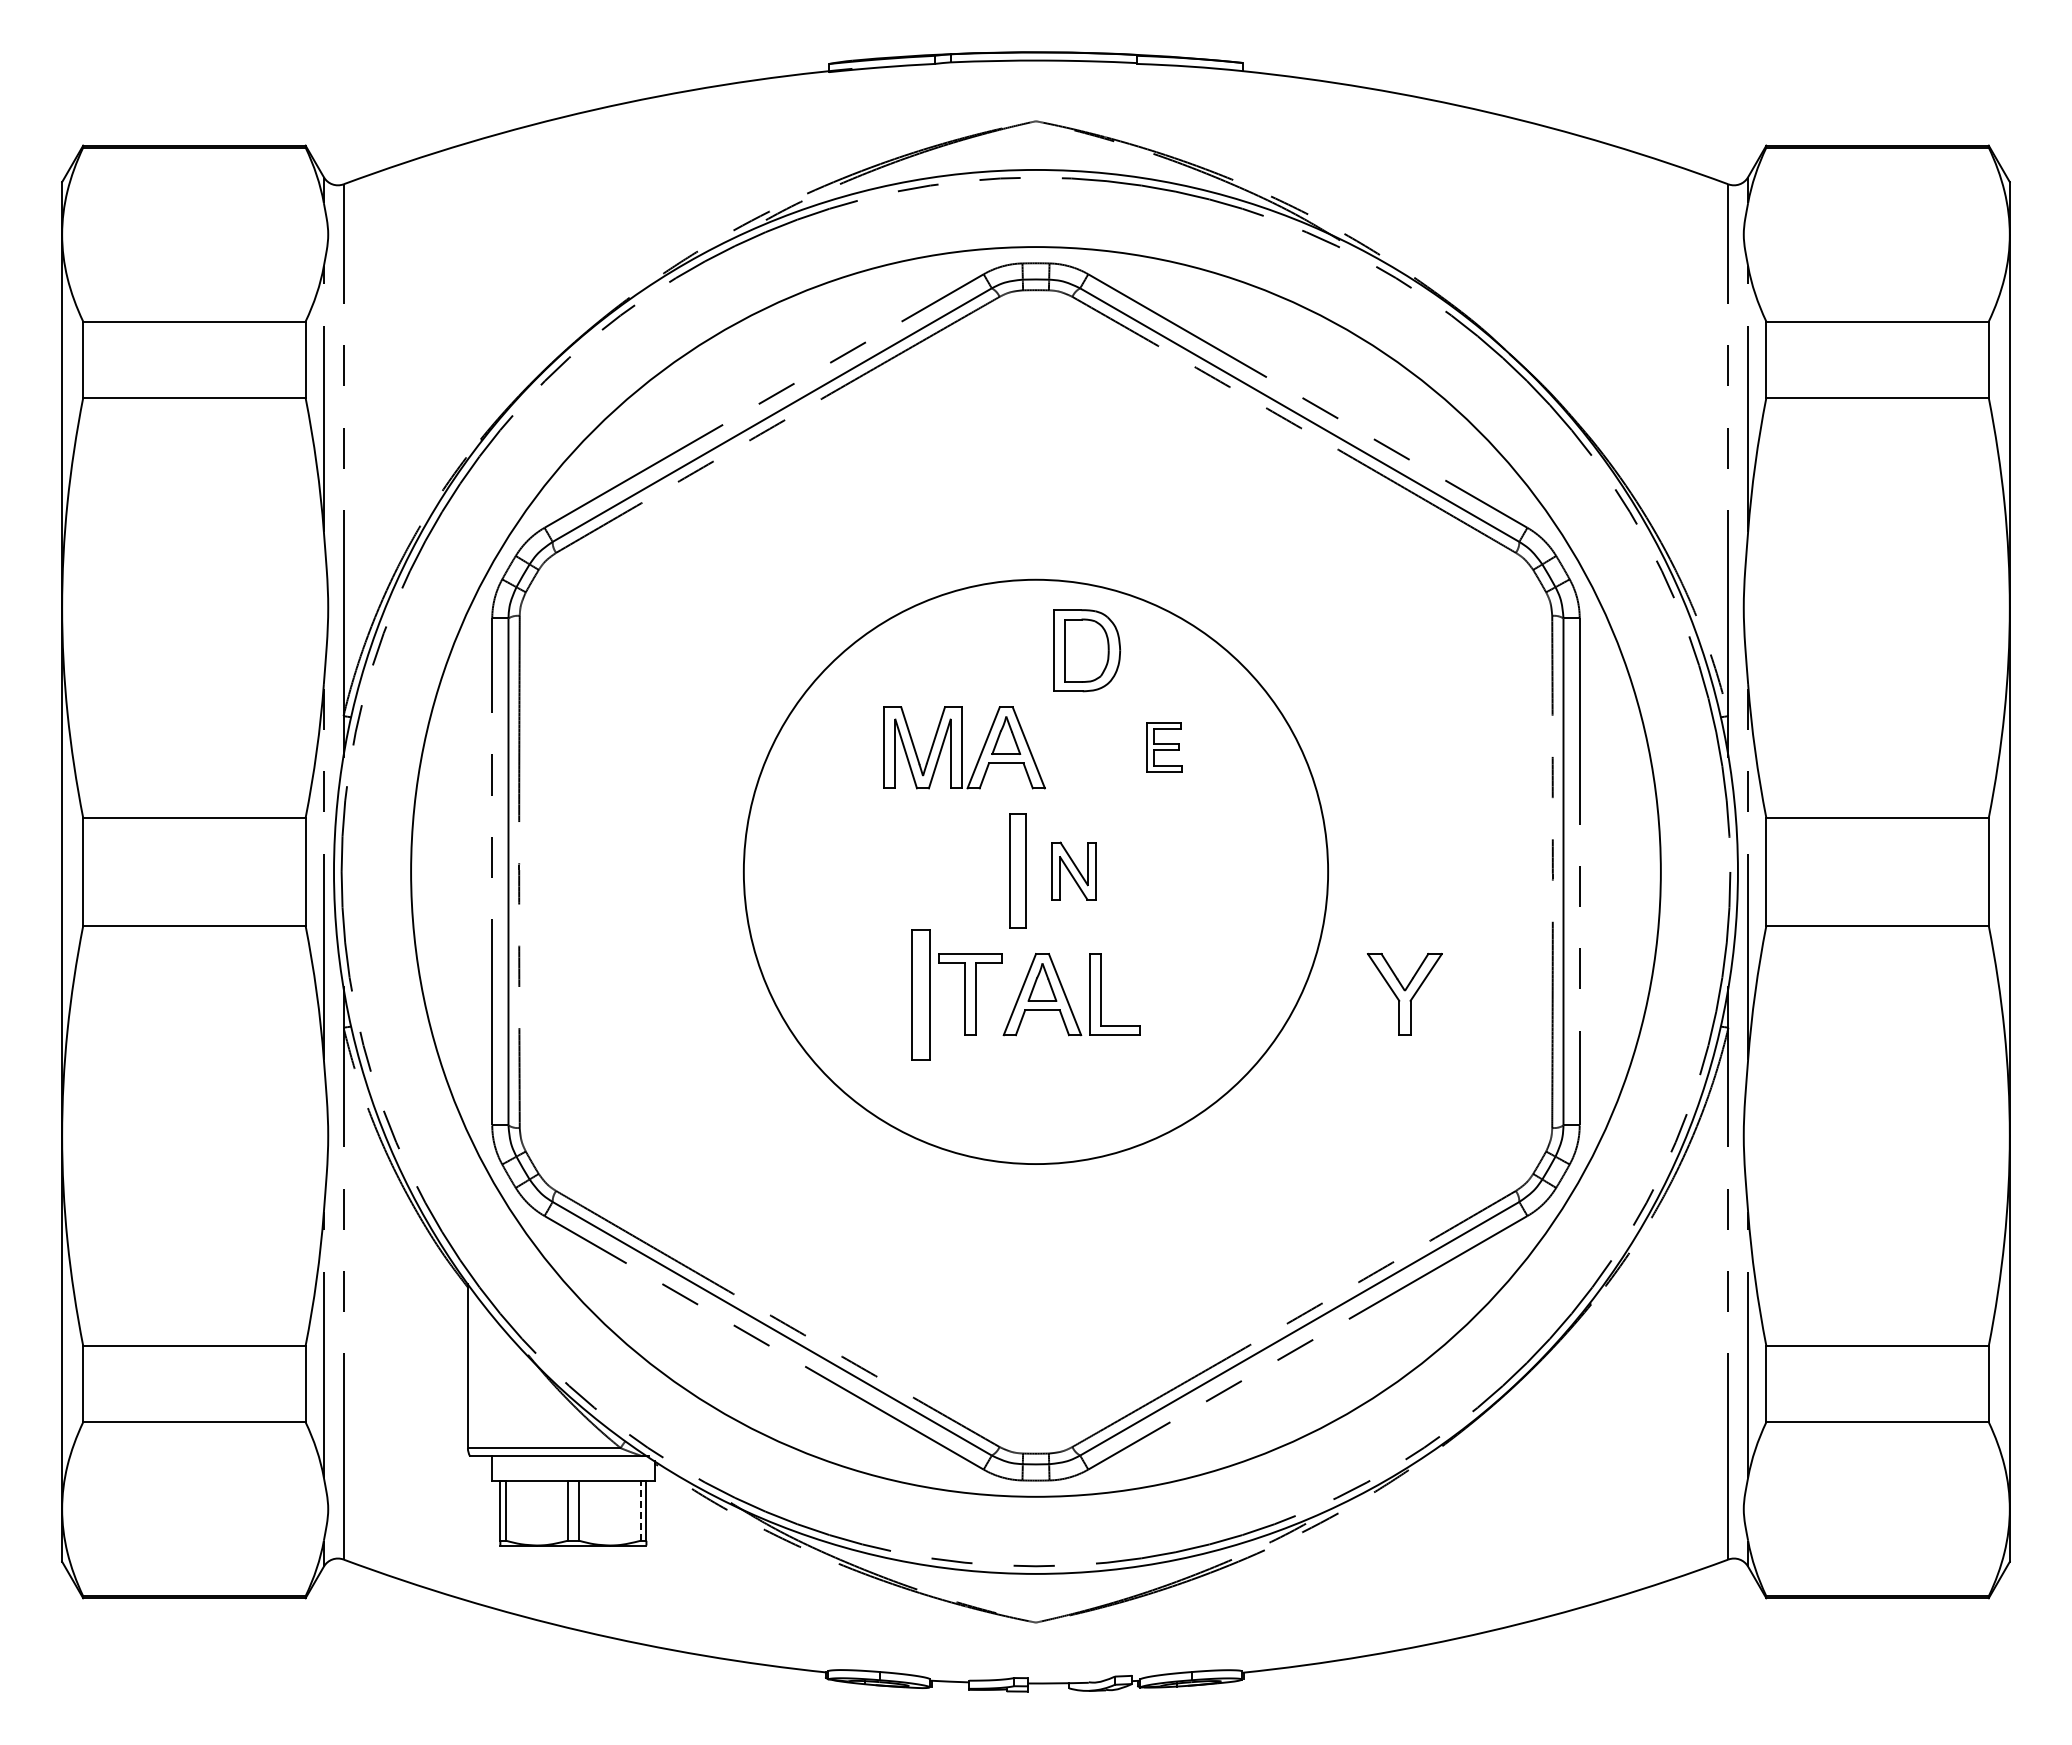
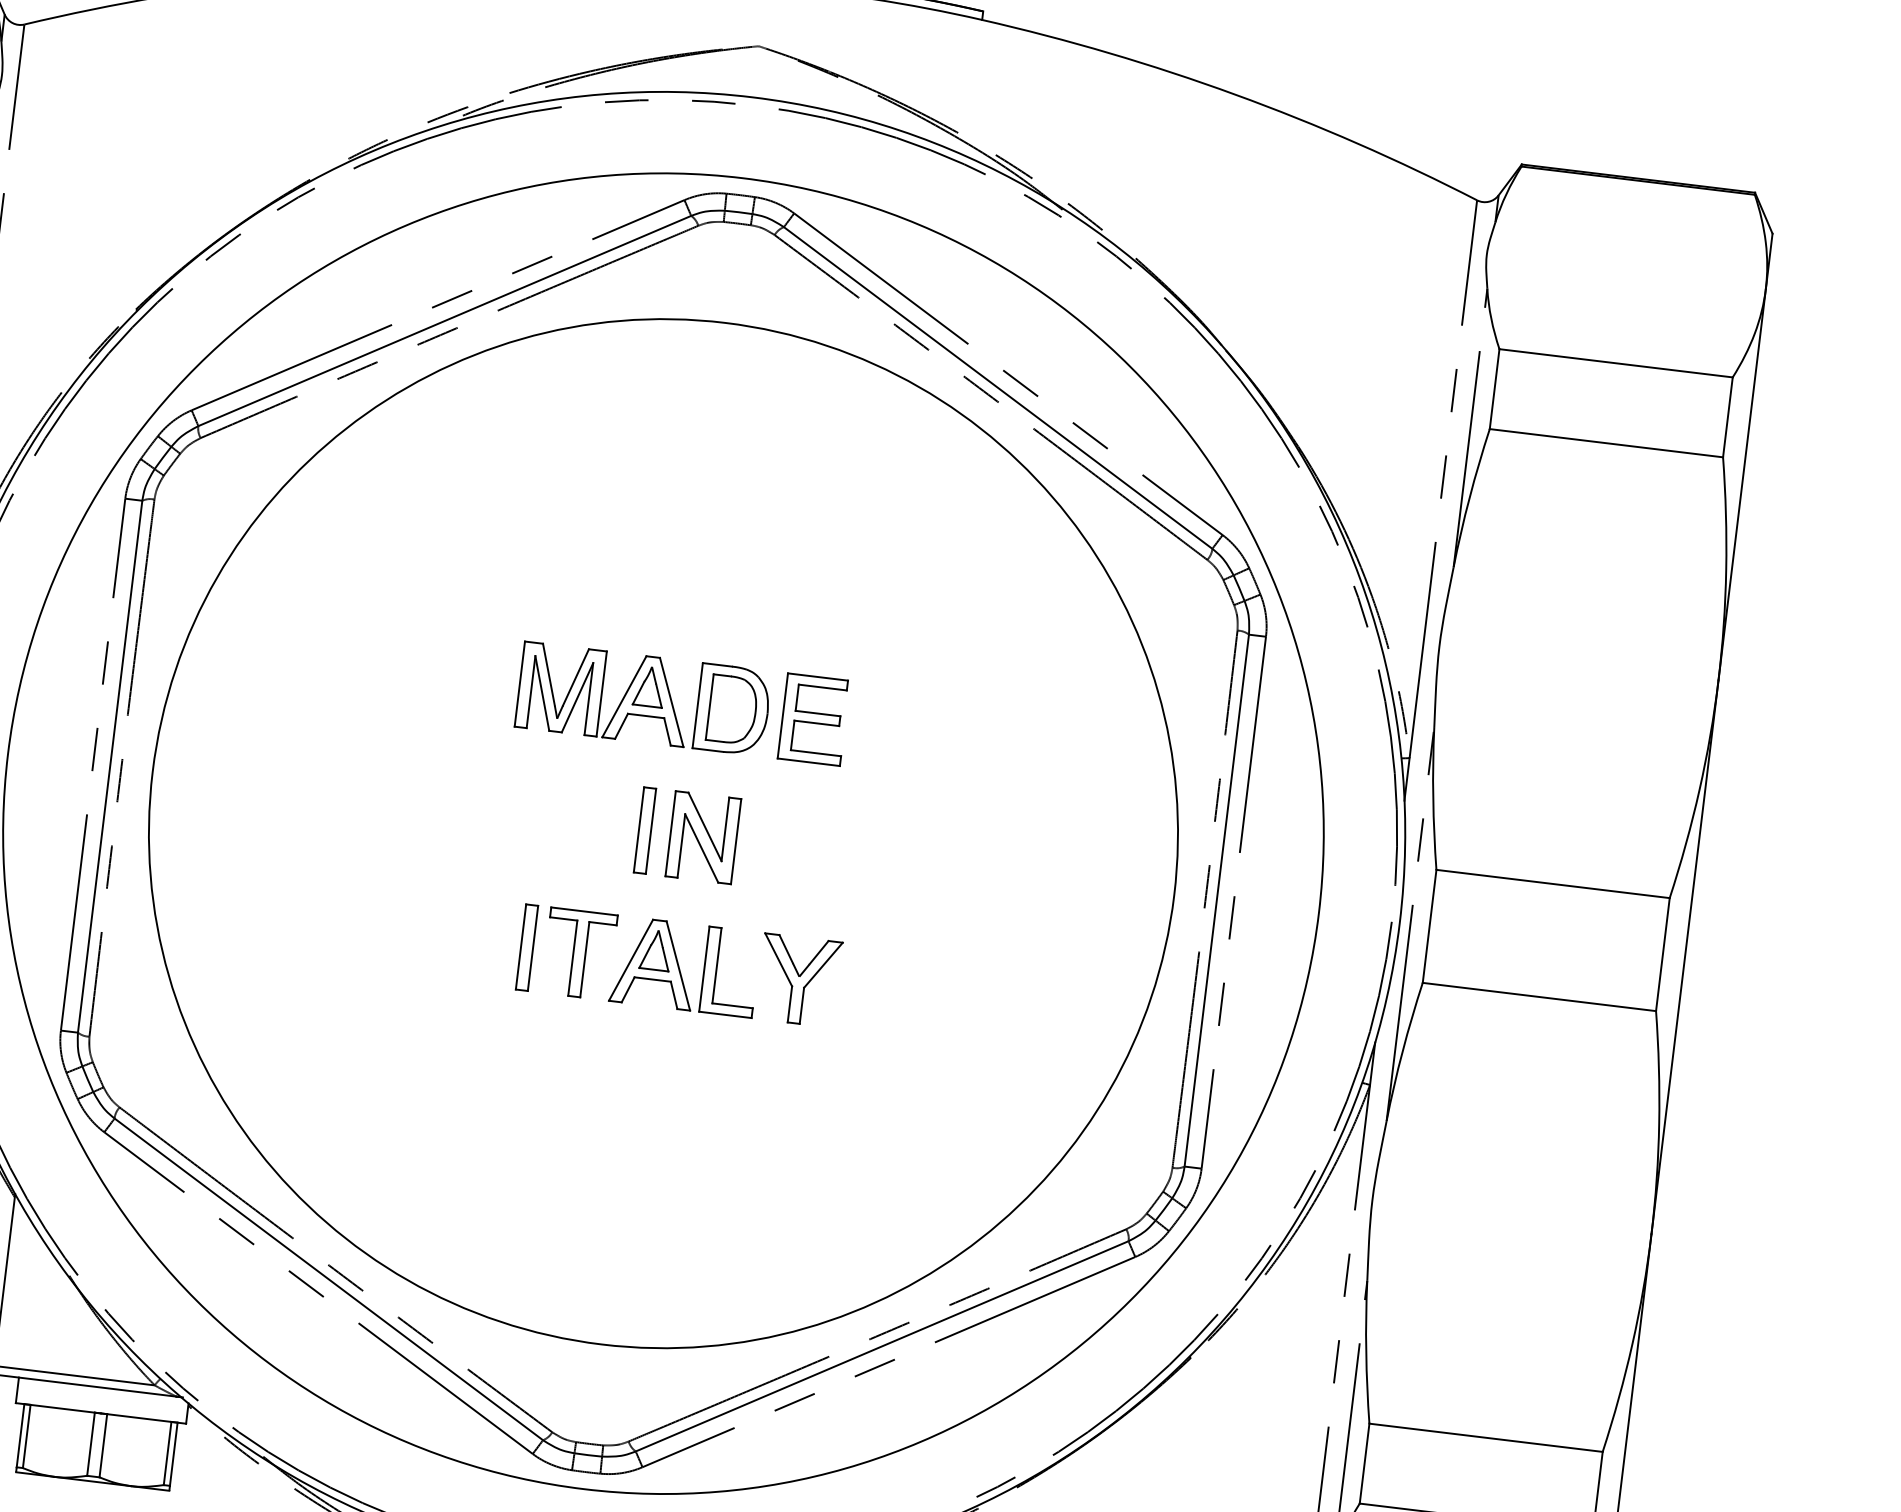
part: (1087, 650) -> (733, 709), moved
part: (1164, 747) -> (814, 719), size x1.67
part: (1073, 870) -> (703, 836), size x1.43
part: (1018, 871) -> (645, 830), size x0.71
circle: (1035, 871) -> (663, 833), size x1.67
part: (920, 994) -> (526, 947), size x0.62
part: (1404, 994) -> (798, 980), moved
line: (640, 1510) -> (167, 1453), dashed -> solid

